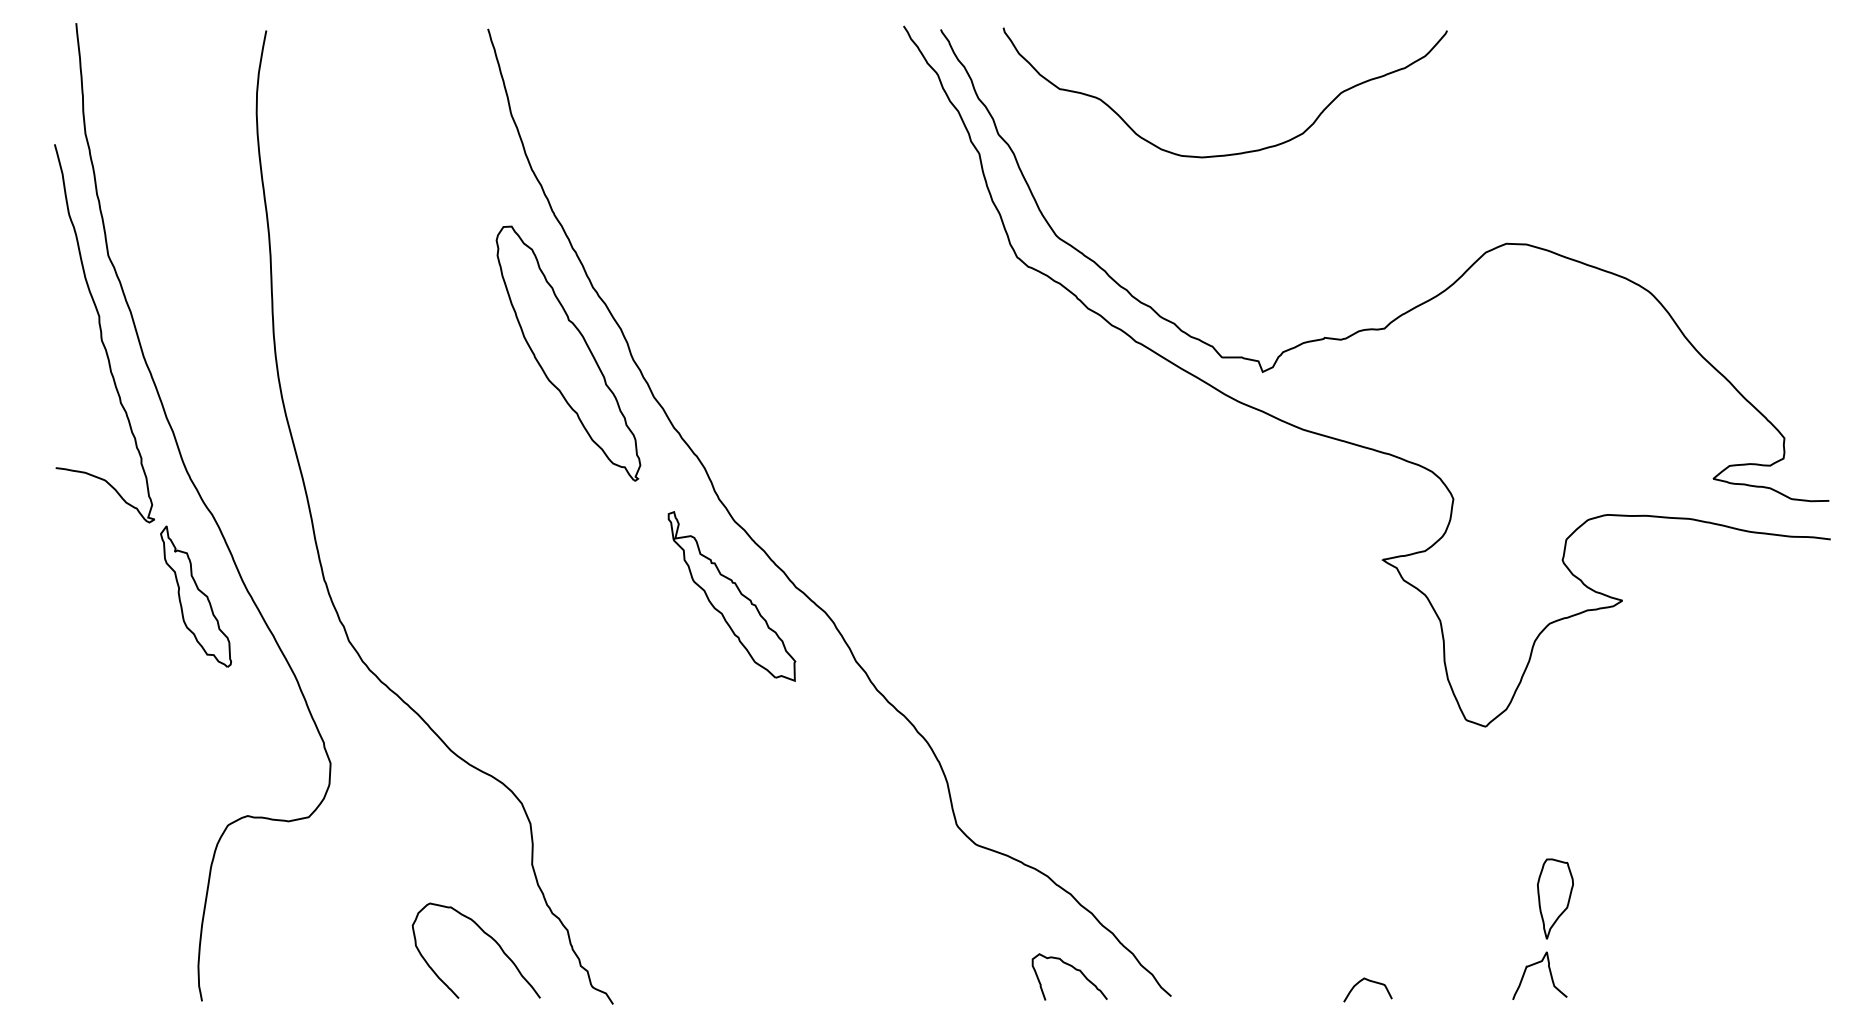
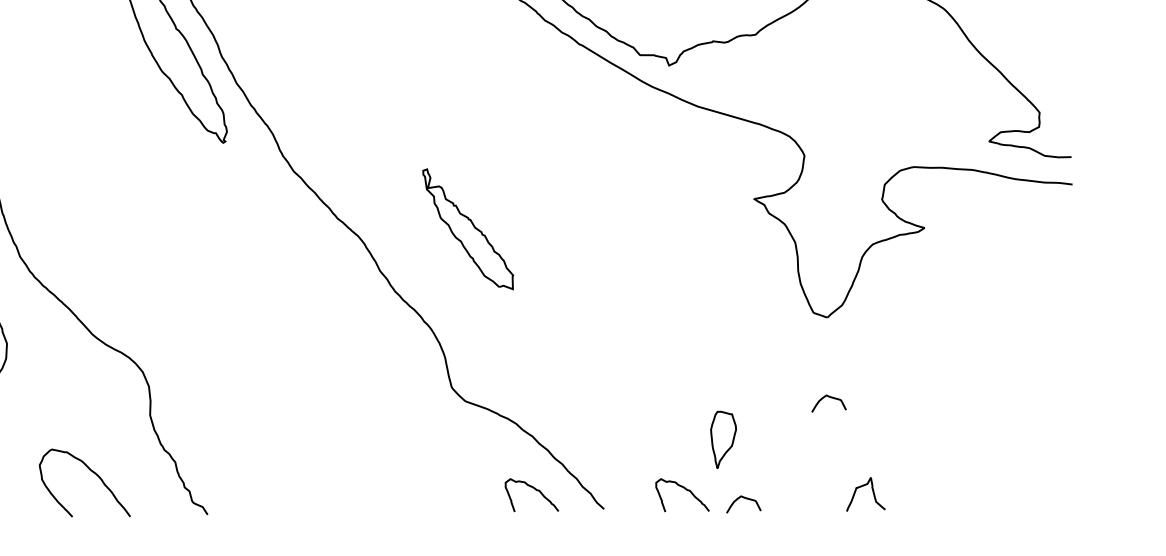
part: (731, 596) -> (467, 229), moved
curve: (1488, 839) -> (829, 397), added
part: (1555, 898) -> (723, 439), moved
curve: (485, 934) -> (91, 471), moved
curve: (1287, 970) -> (686, 490), added

